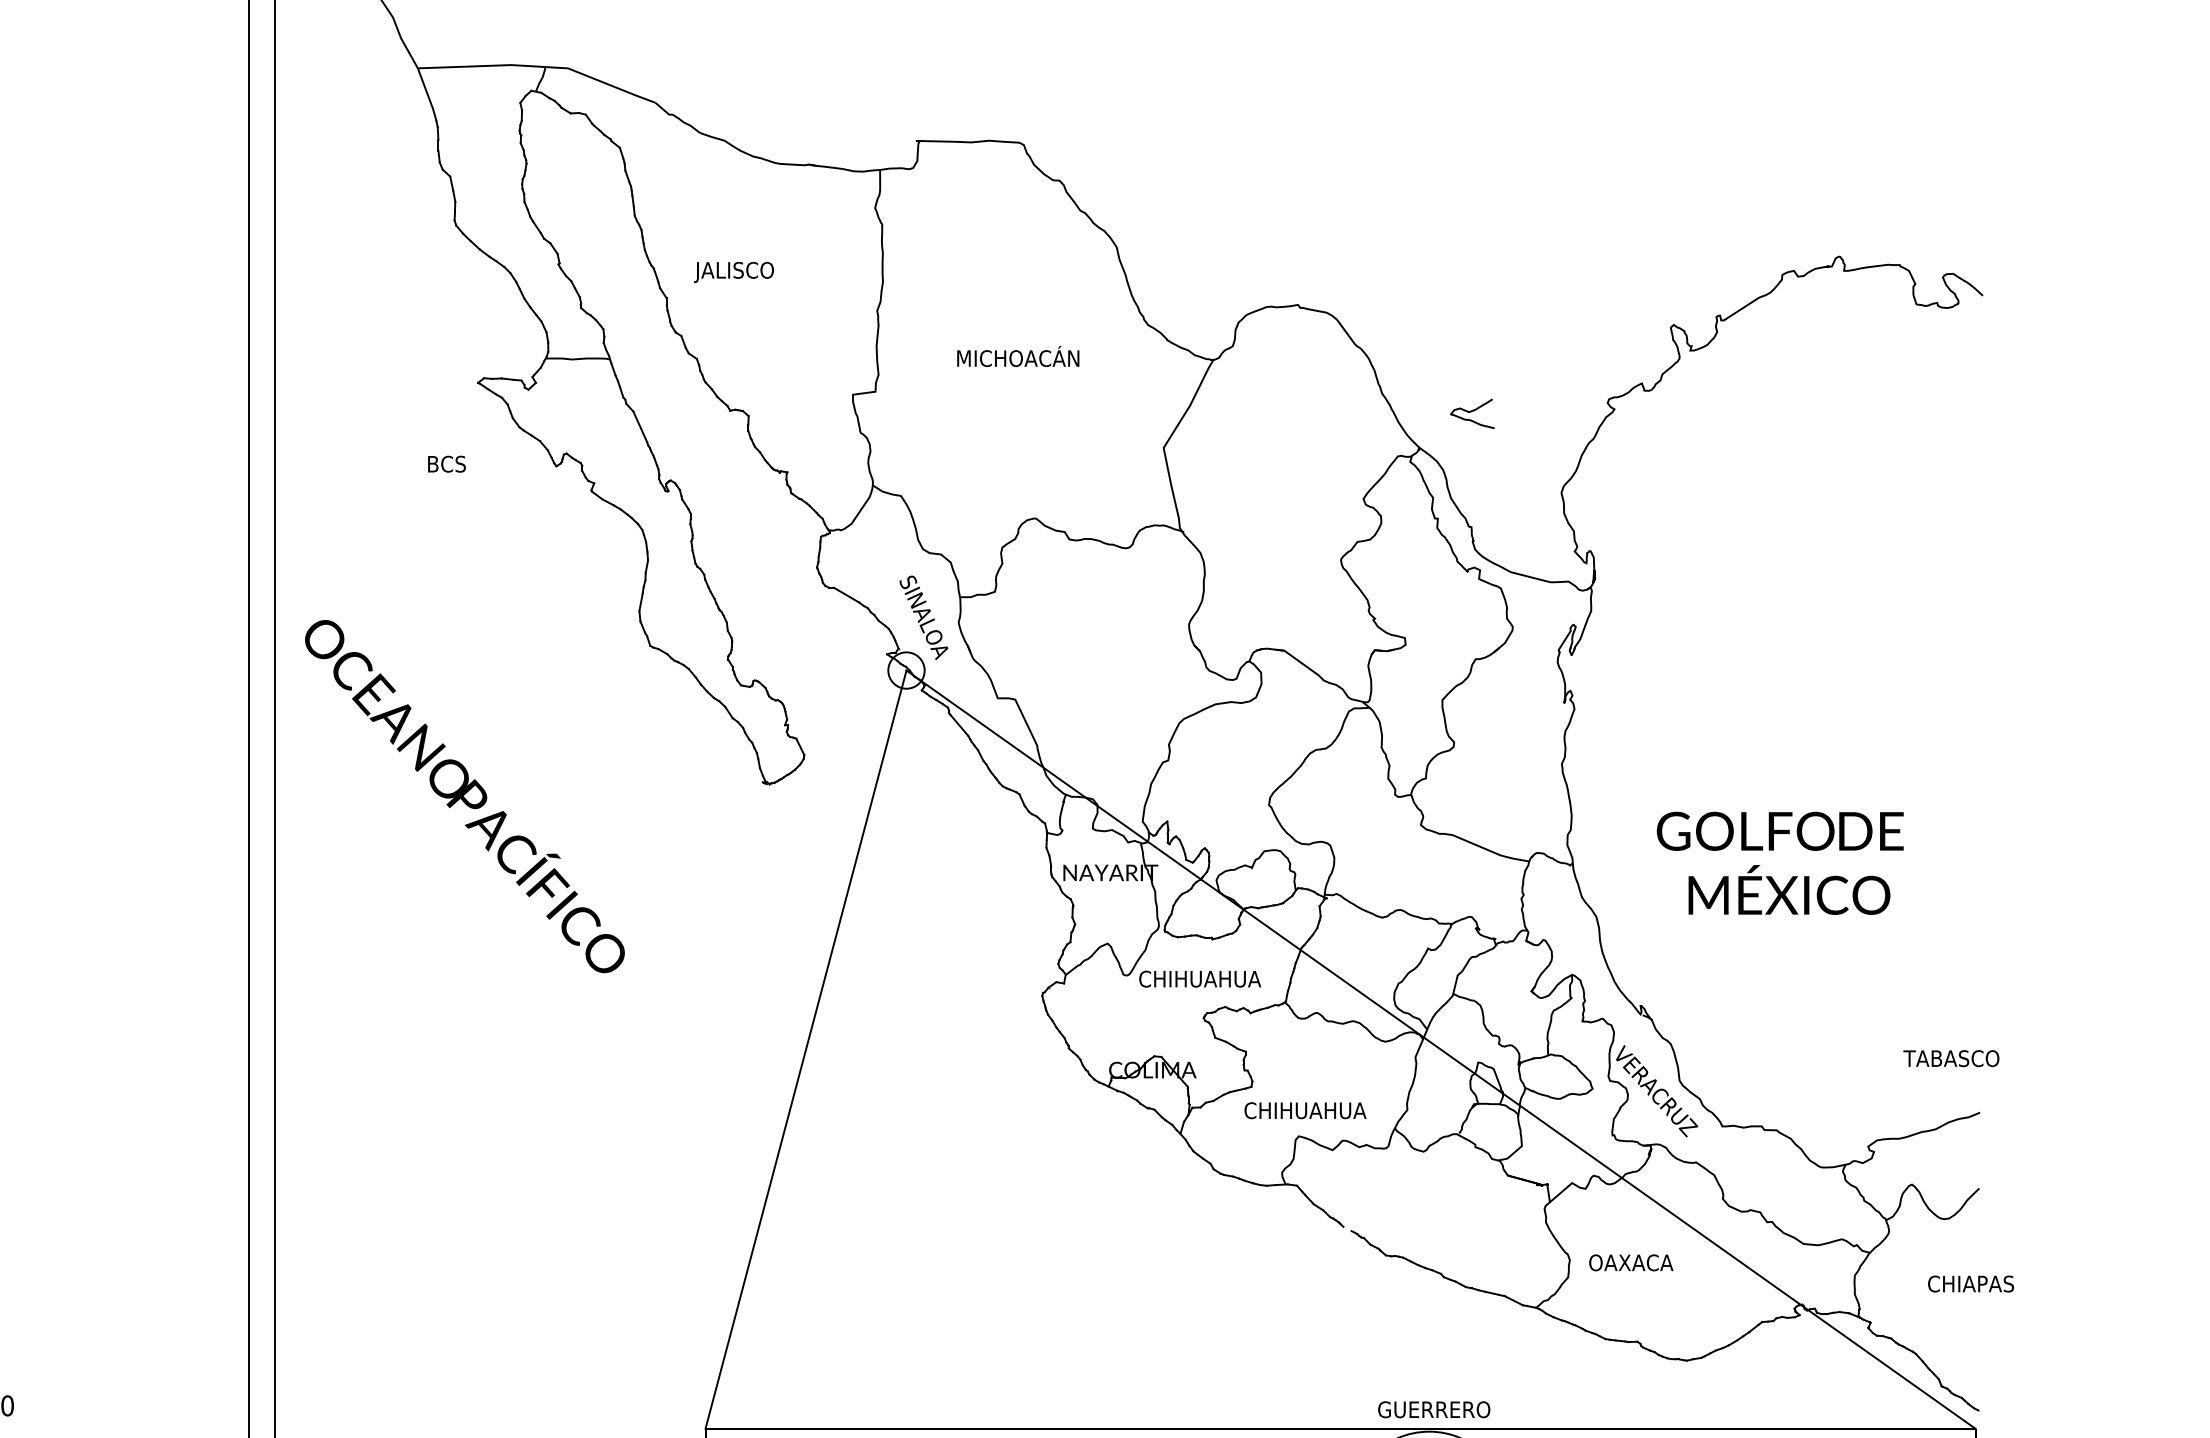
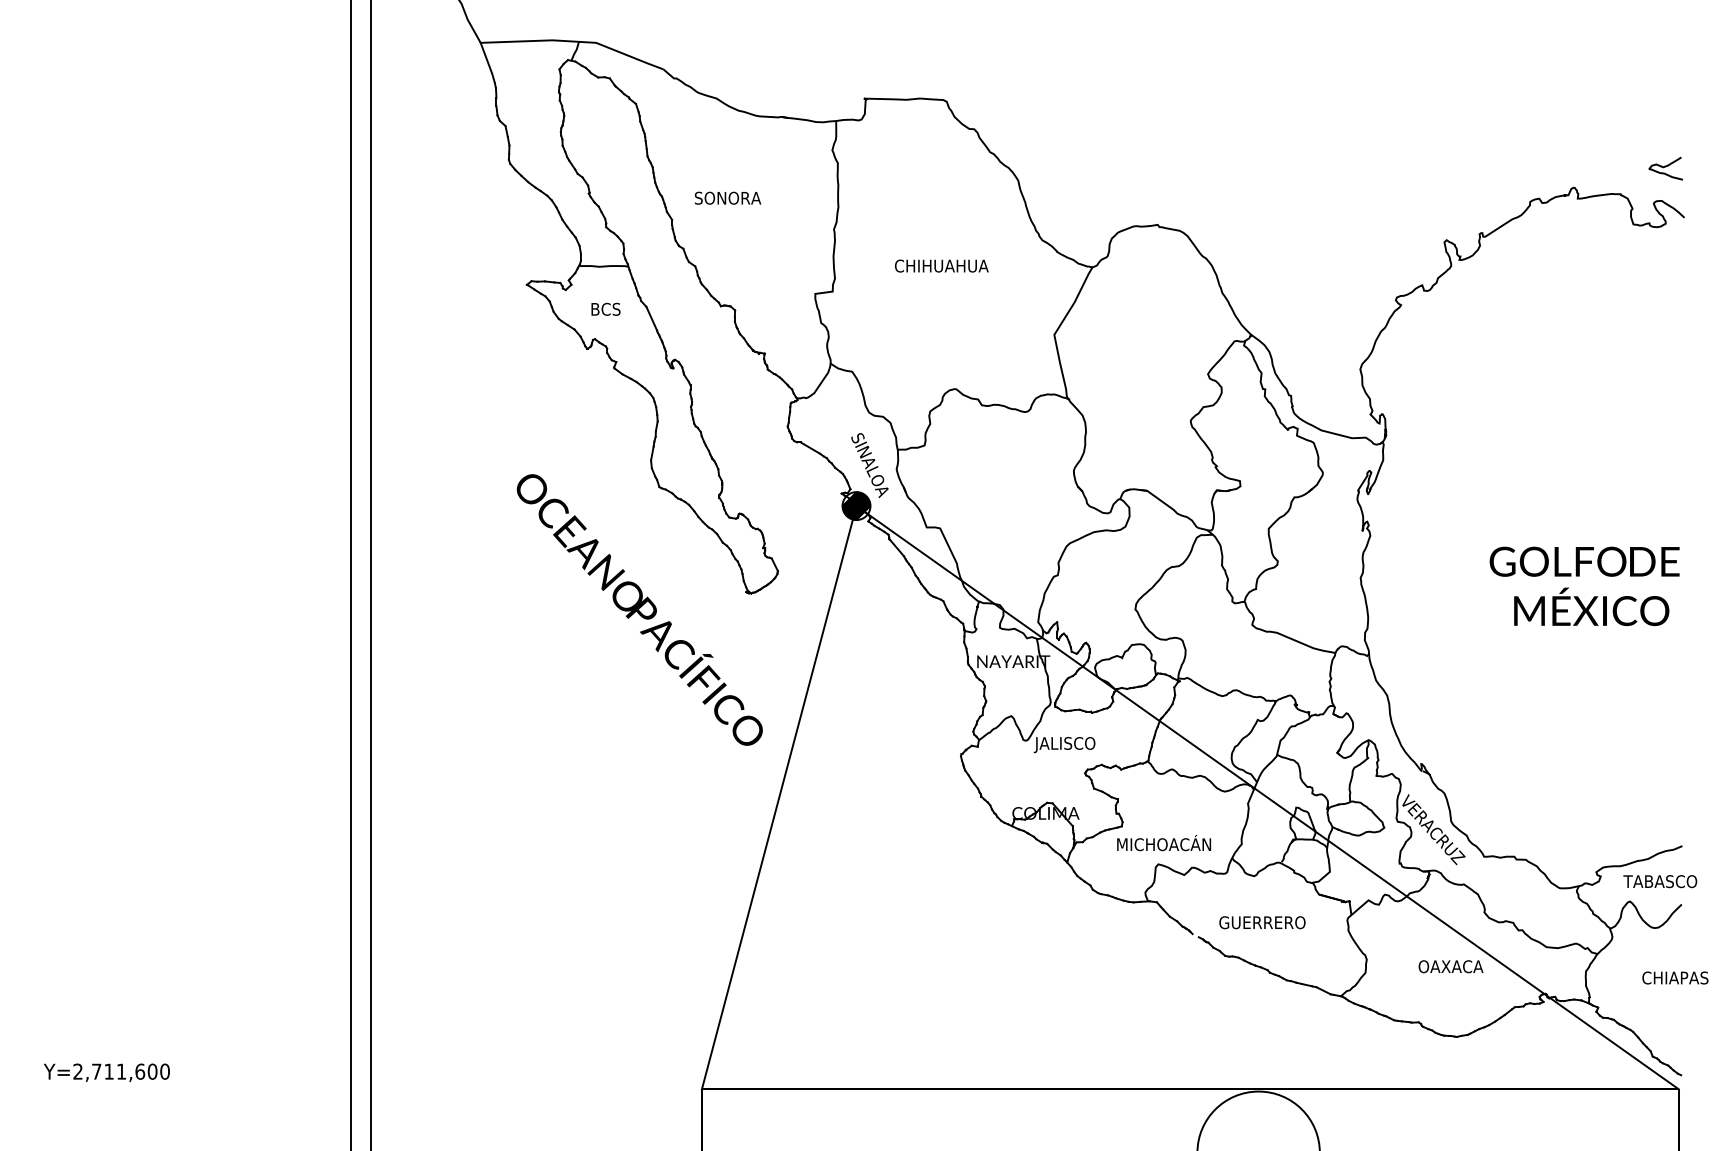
text: (738, 271) -> (727, 199), JALISCO -> SONORA
text: (1018, 356) -> (942, 264), MICHOACÁN -> CHIHUAHUA
curve: (1471, 412) -> (1665, 167), moved
text: (446, 463) -> (605, 308), moved
hatch: (906, 671) -> (856, 506), added
text: (464, 795) -> (639, 609), moved
text: (1780, 863) -> (1584, 586), moved
text: (1198, 981) -> (1081, 745), CHIHUAHUA -> JALISCO
text: (1951, 1058) -> (1660, 881), moved
text: (1305, 1109) -> (1163, 843), CHIHUAHUA -> MICHOACÁN
text: (1630, 1262) -> (1450, 966), moved
text: (1434, 1409) -> (1262, 922), moved

